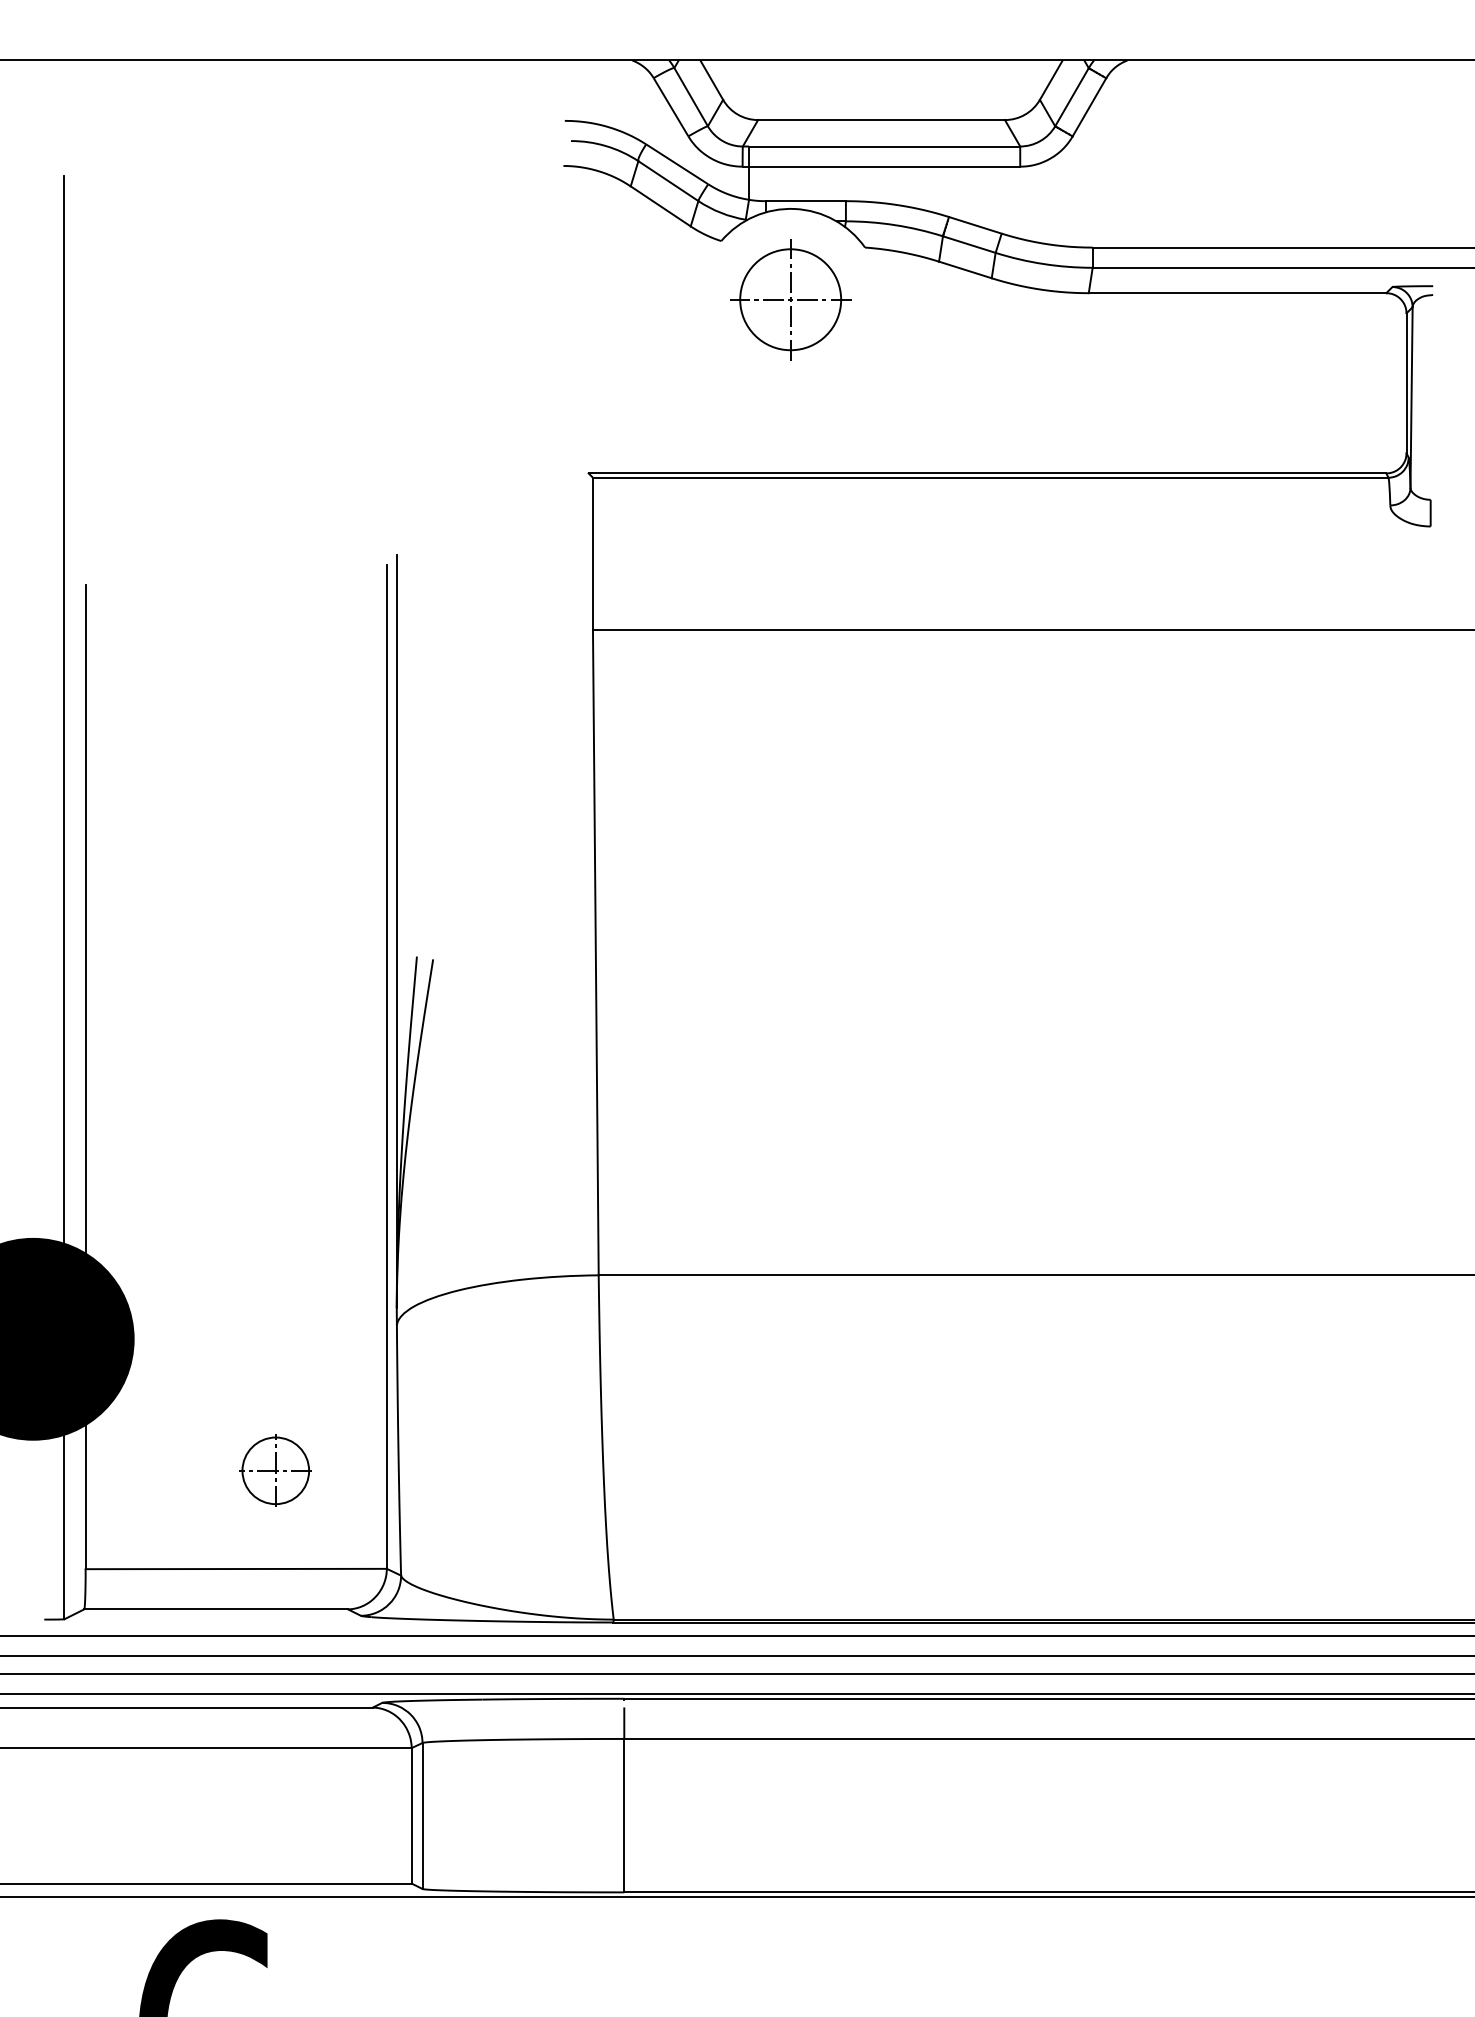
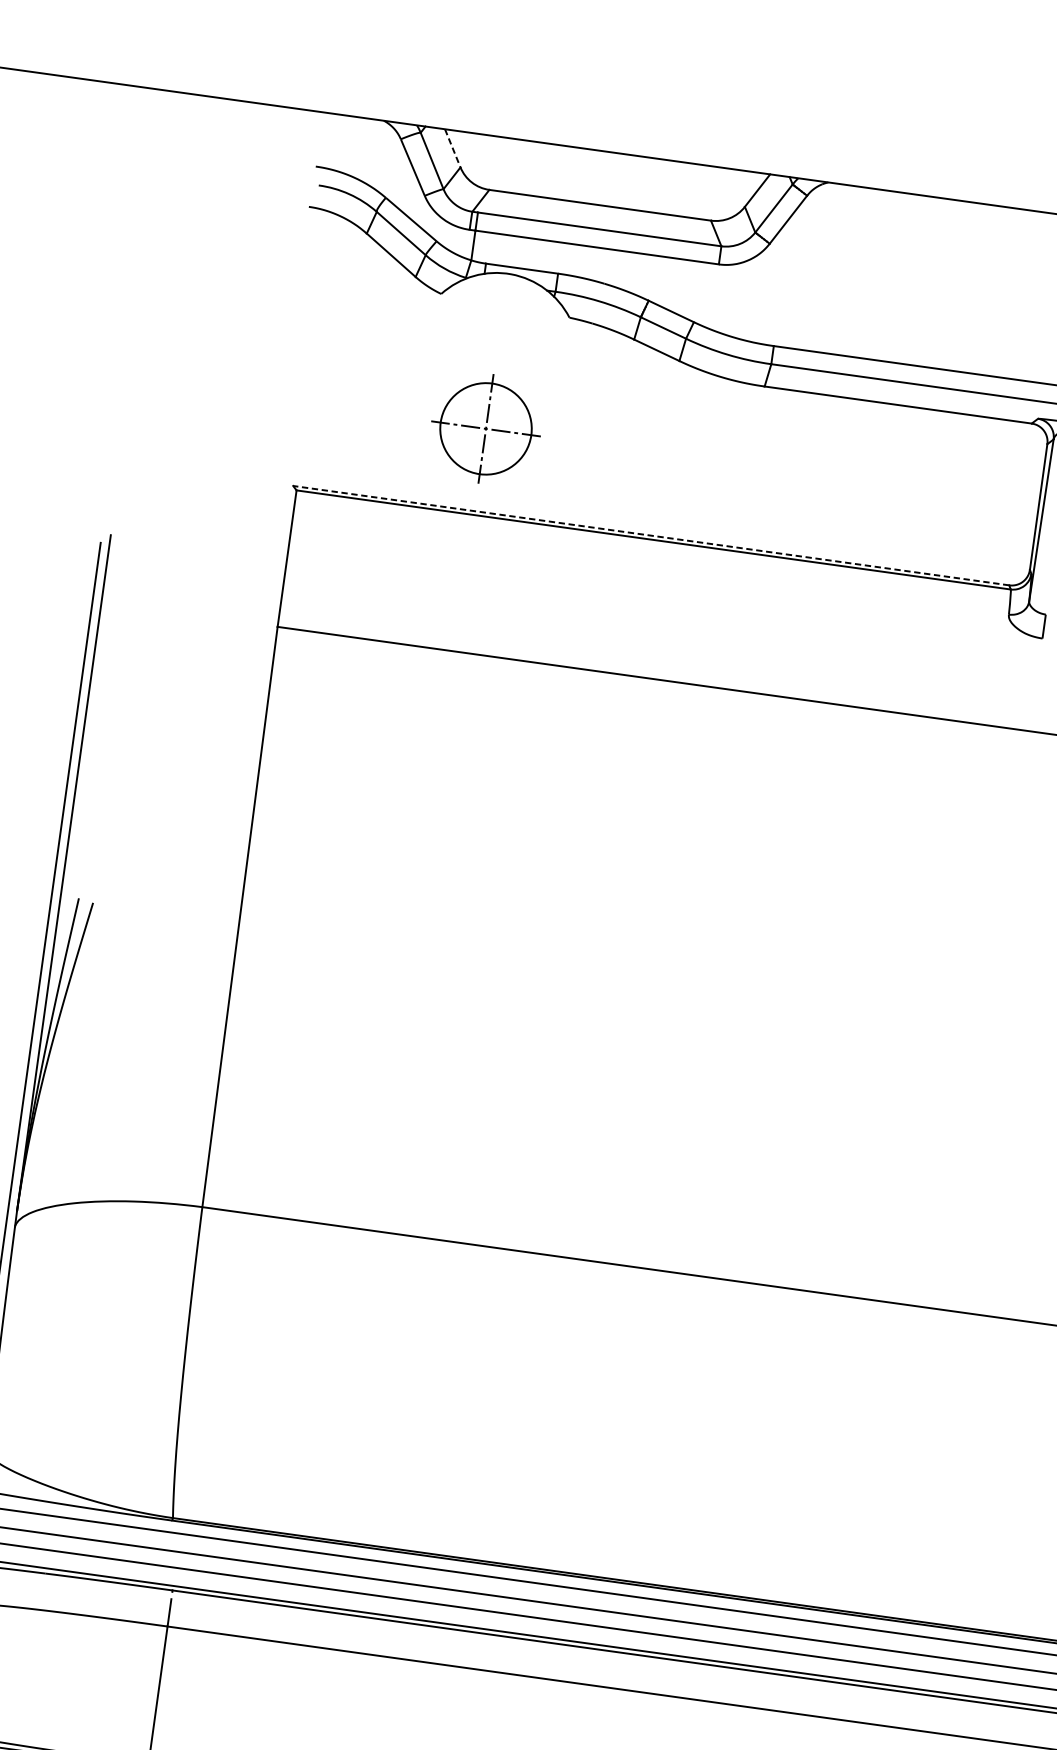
line: (711, 80) -> (452, 148), solid -> dashed
part: (790, 299) -> (485, 428), moved
line: (987, 473) -> (651, 535), solid -> dashed

